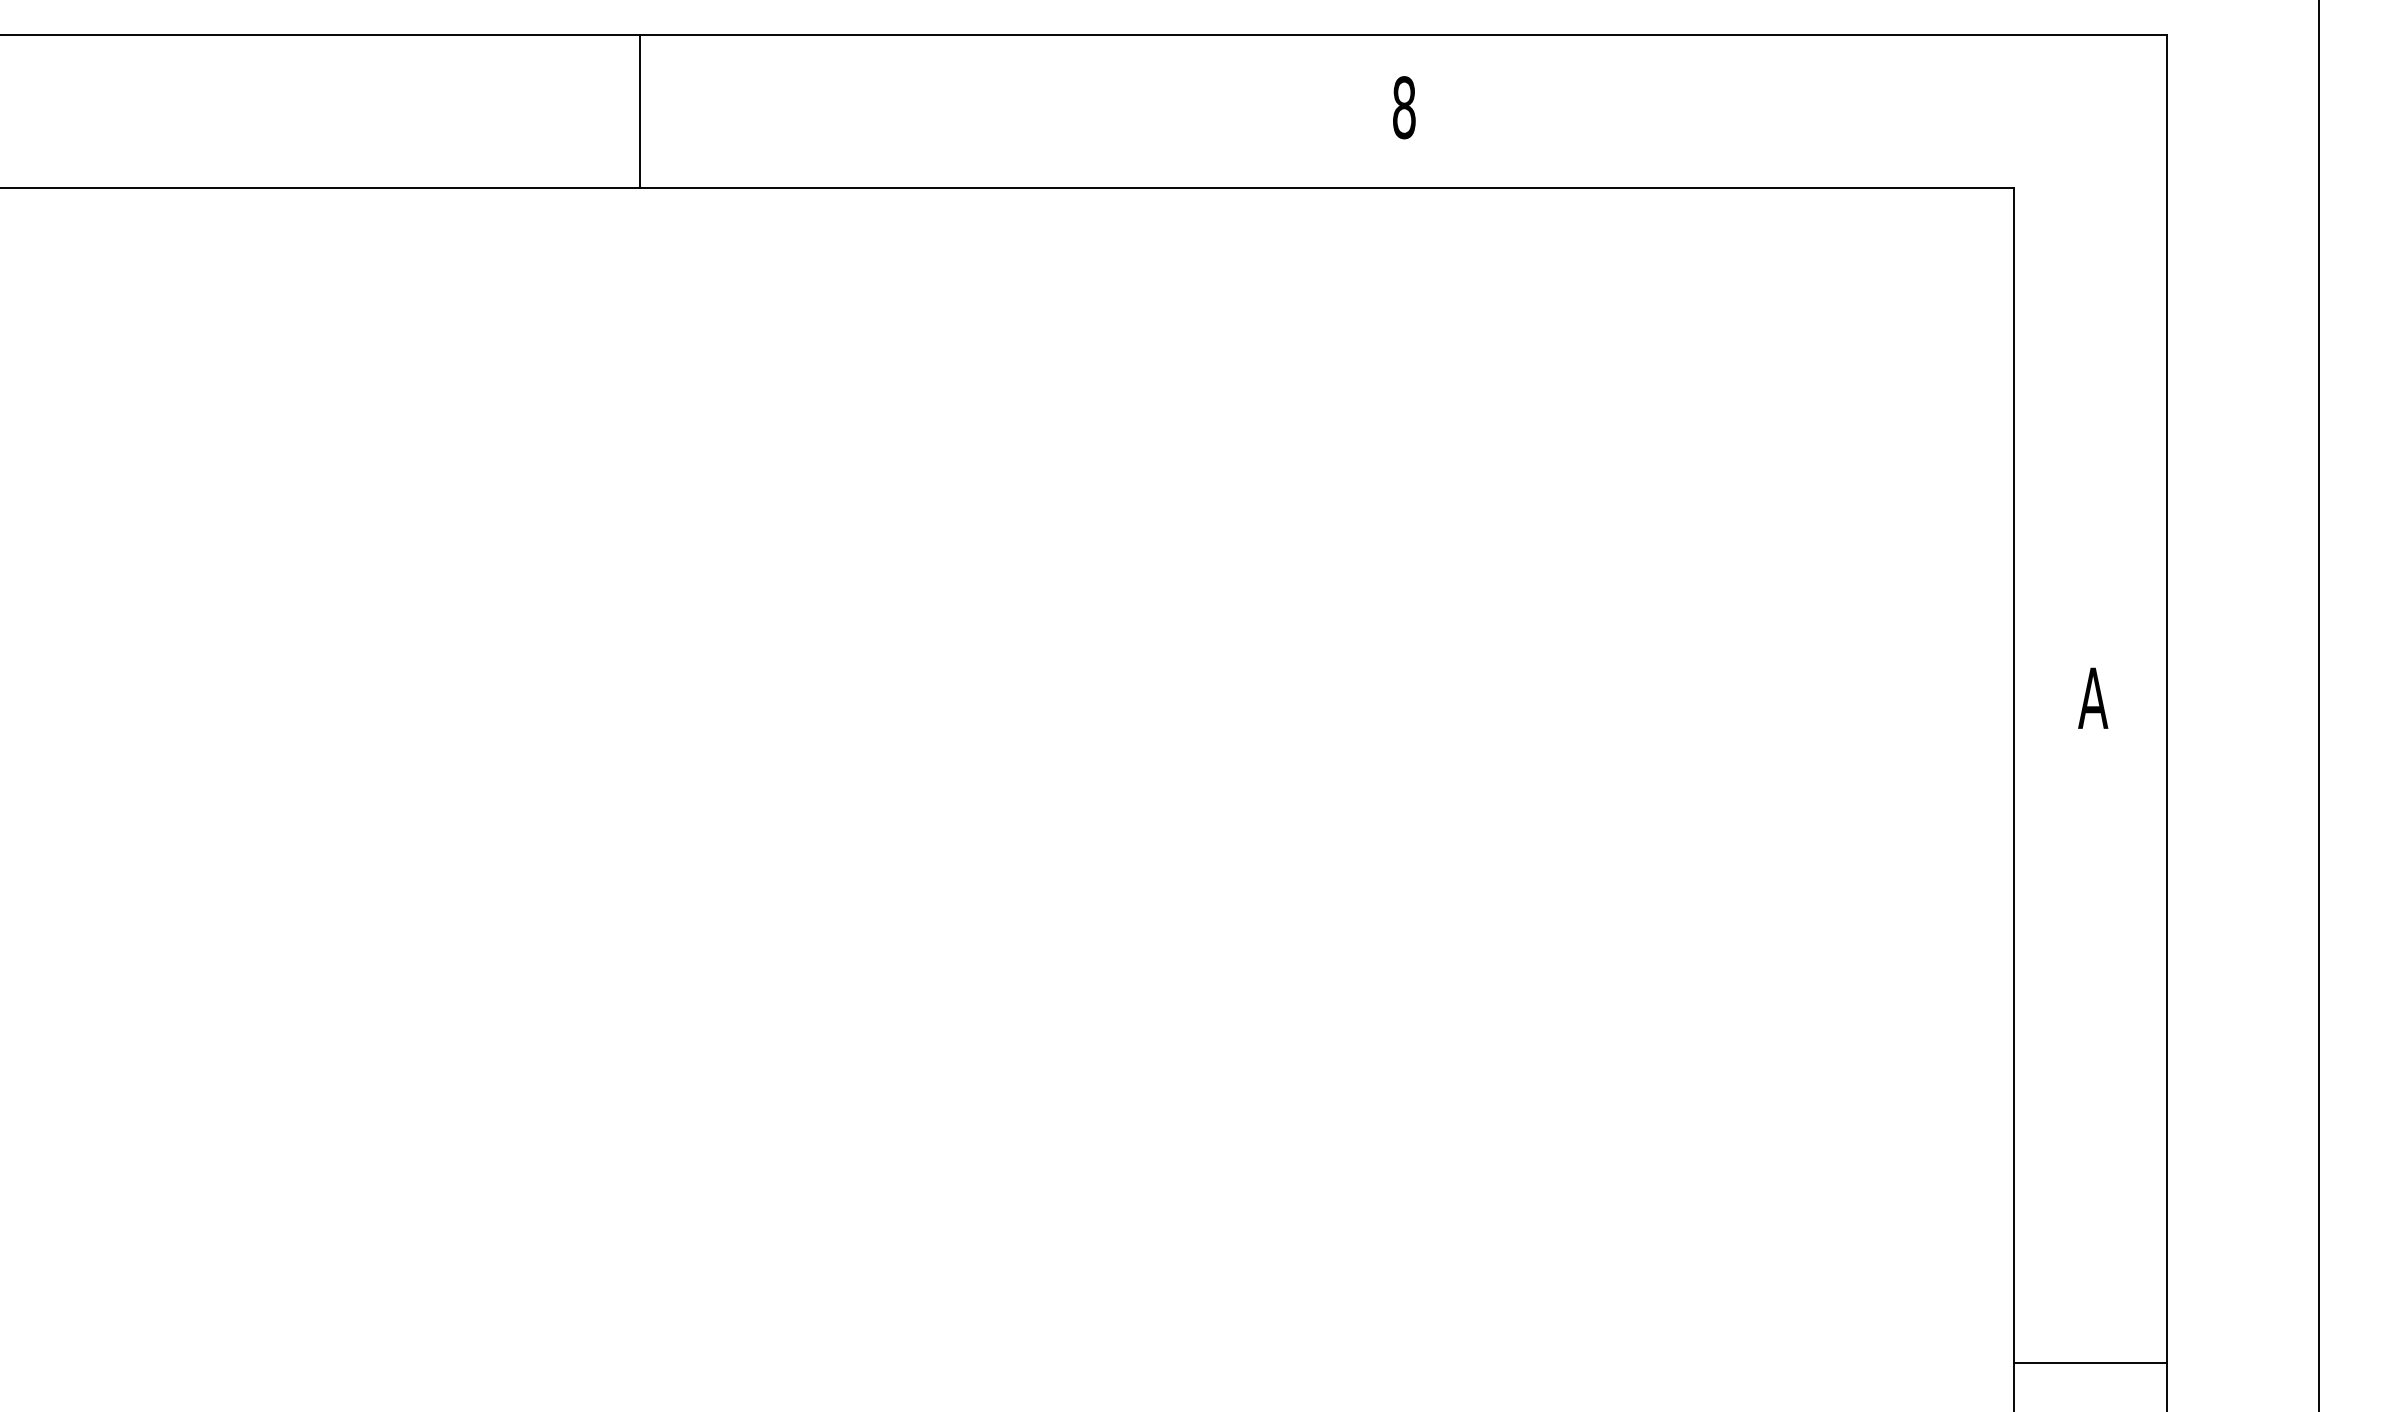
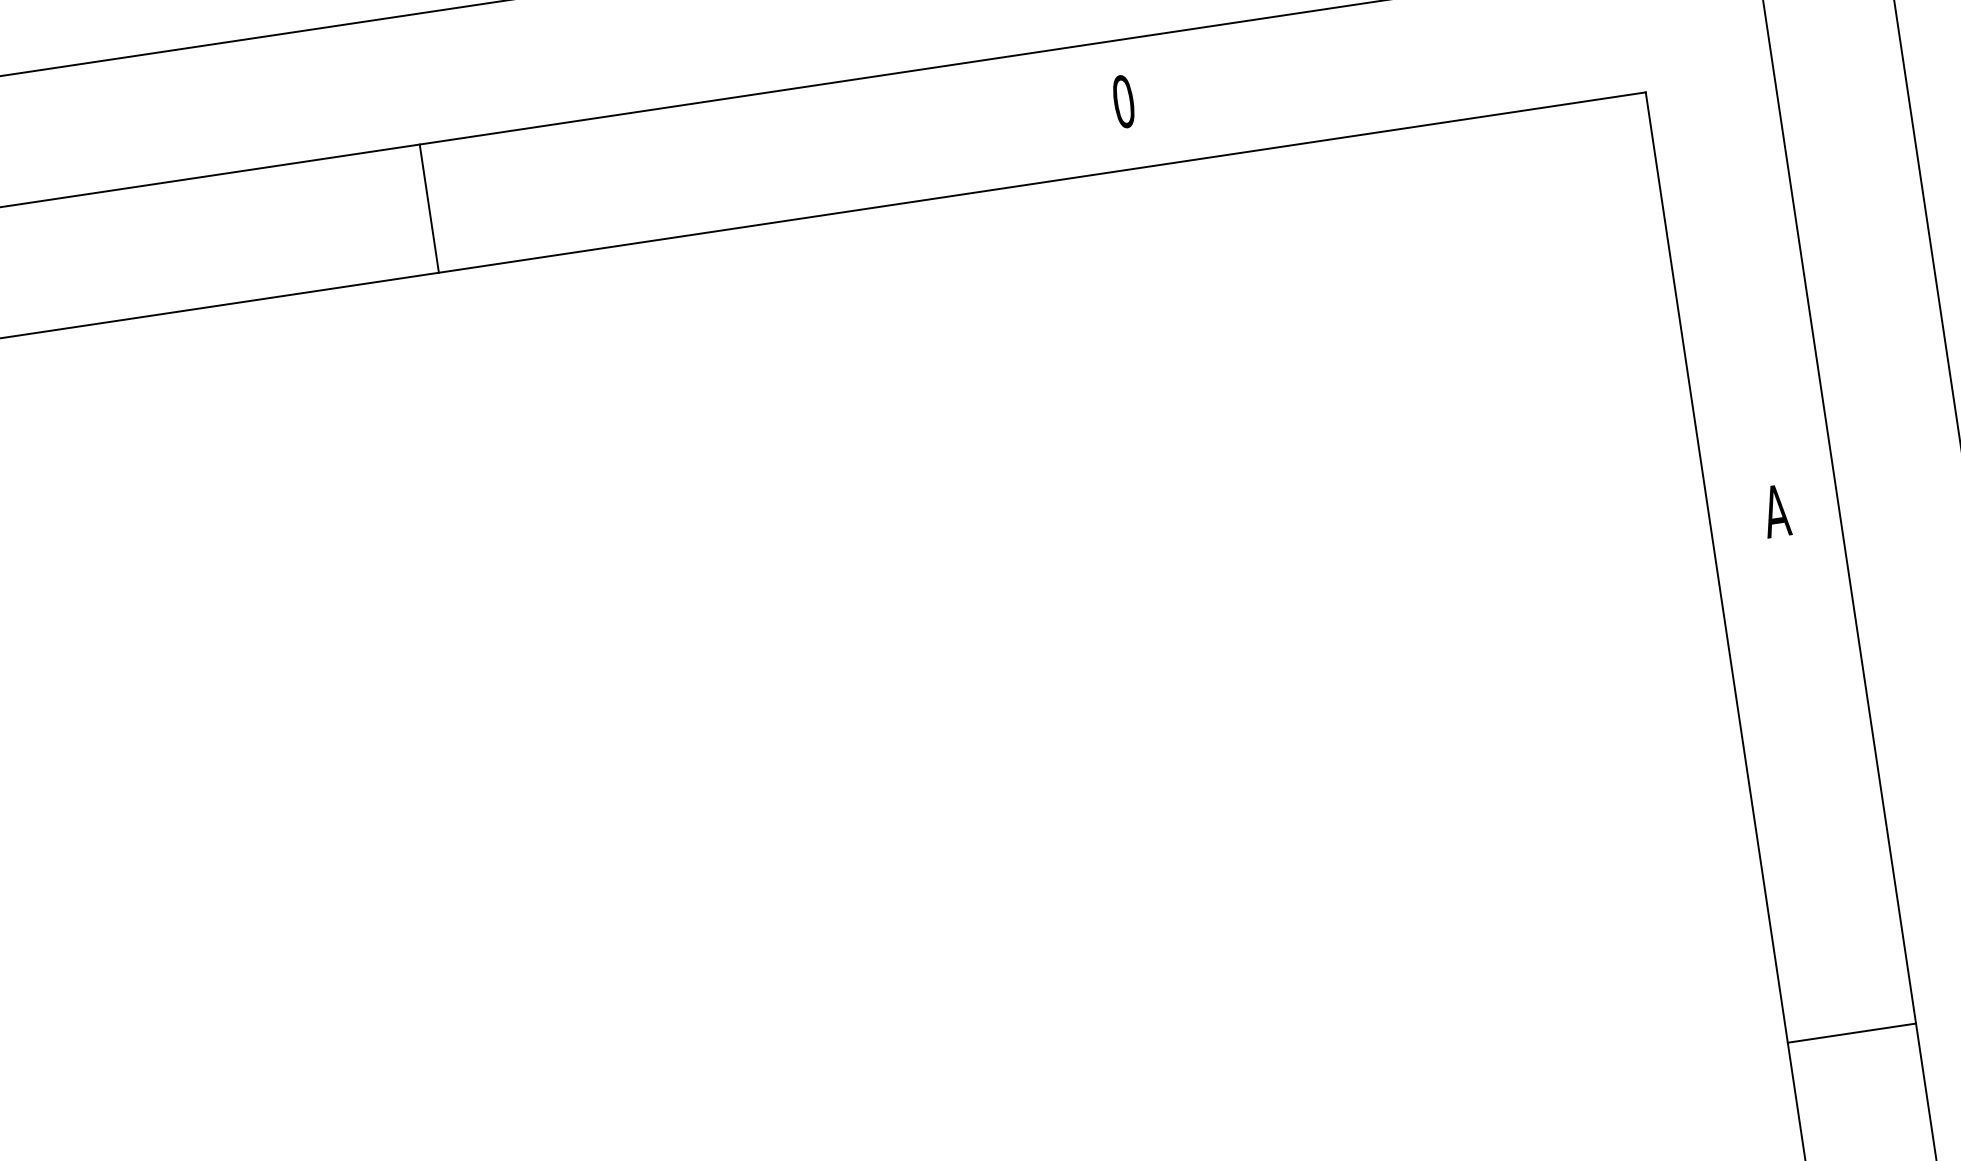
text: (1404, 107) -> (1123, 101), 8 -> 0
line: (639, 111) -> (429, 208), moved
line: (2089, 1363) -> (1851, 1033), moved

